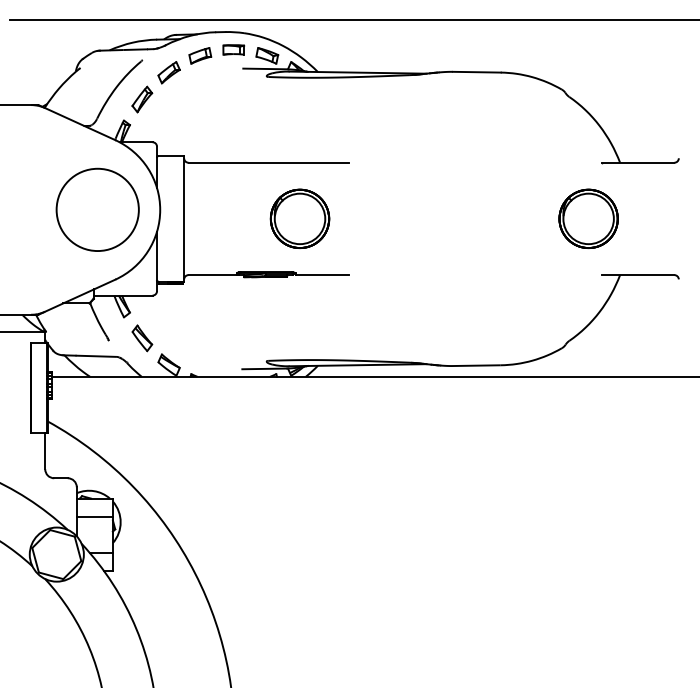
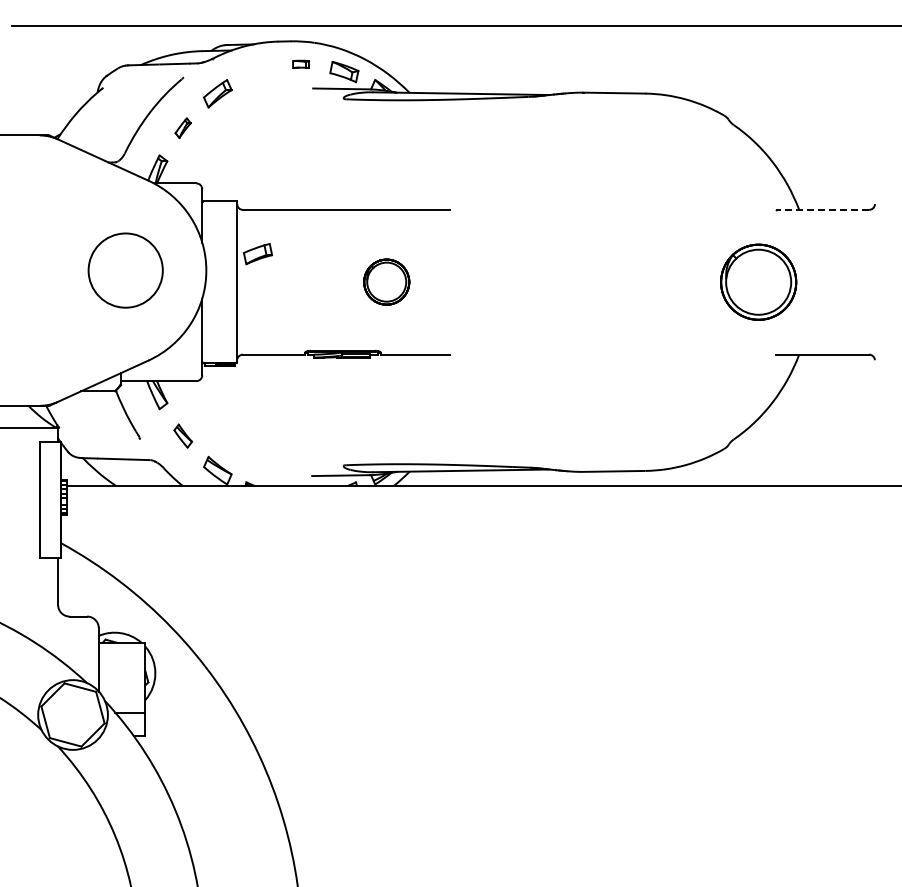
part: (233, 50) -> (300, 64), size x0.6
part: (200, 56) -> (258, 254), moved
part: (141, 98) -> (182, 127), size x0.6
line: (638, 162) -> (822, 209), solid -> dashed
circle: (97, 209) -> (125, 270), size x0.7
part: (299, 218) -> (386, 281), size x0.6
part: (141, 337) -> (182, 435), size x0.7
line: (94, 516) -> (121, 666), removed

